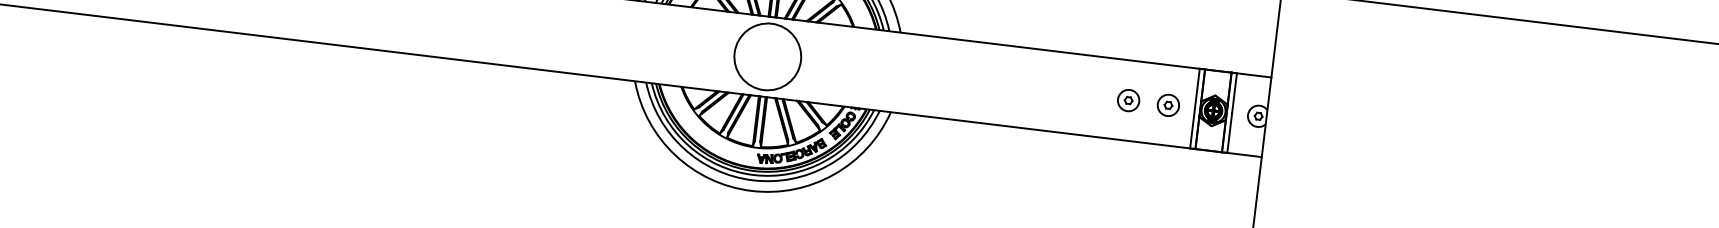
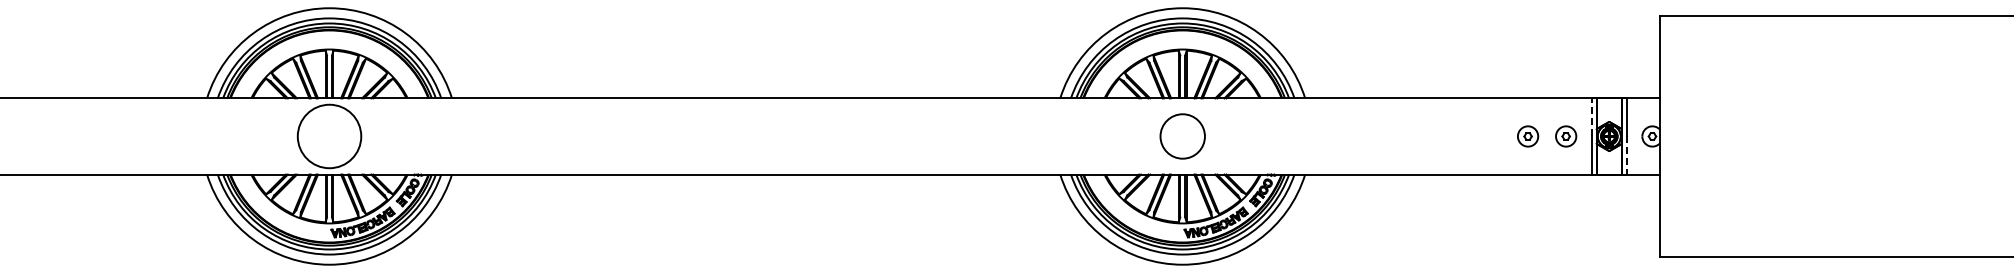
circle: (767, 56) -> (1182, 136), size x0.7
line: (1197, 87) -> (1591, 116), solid -> dashed
line: (1229, 134) -> (1627, 156), solid -> dashed

